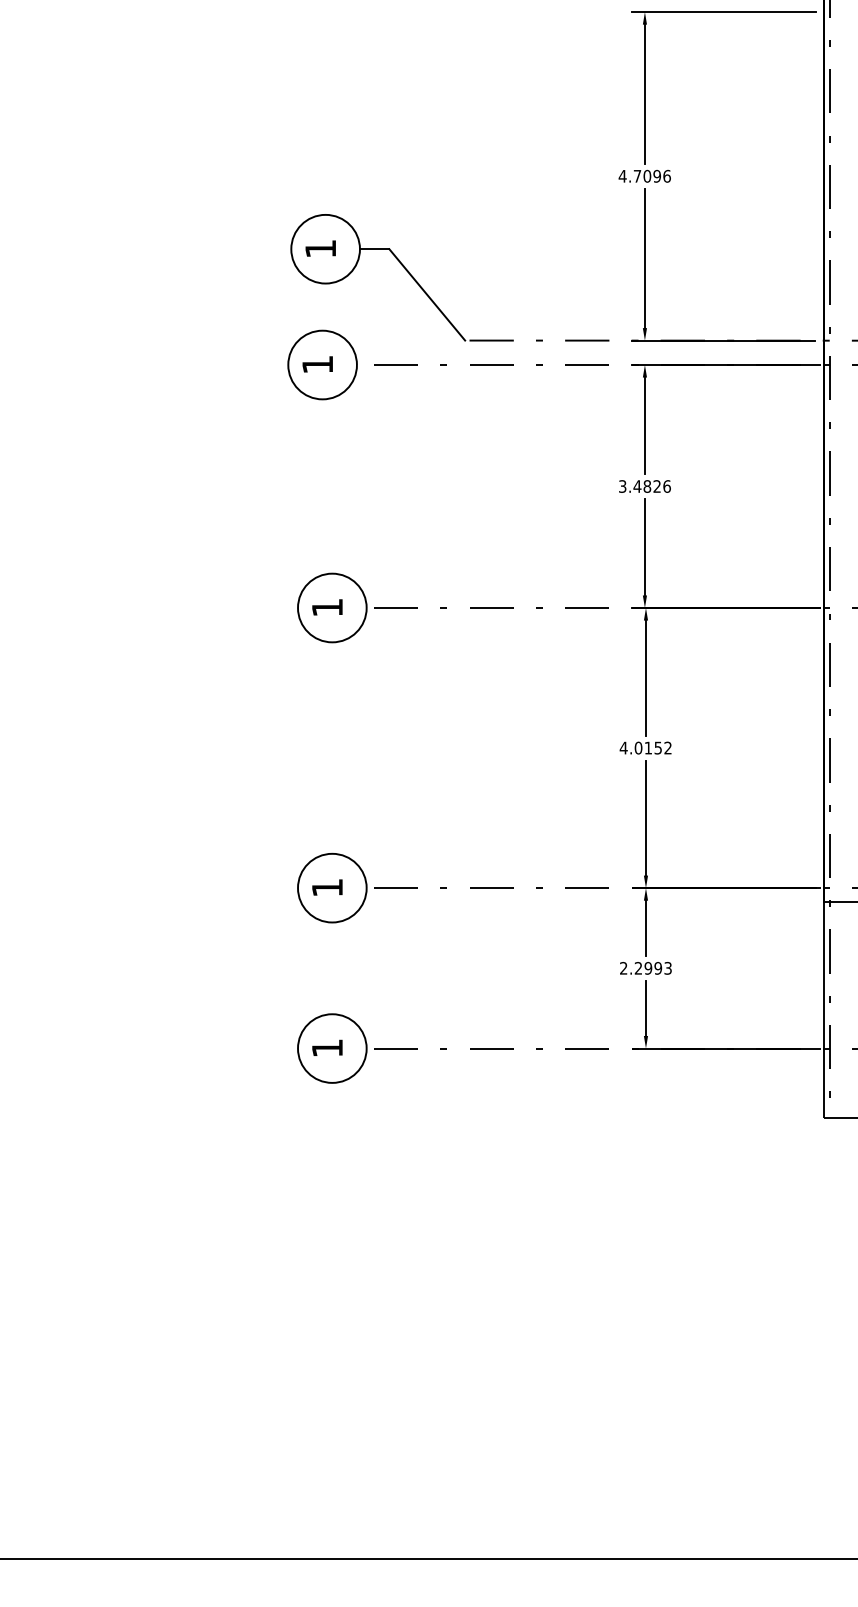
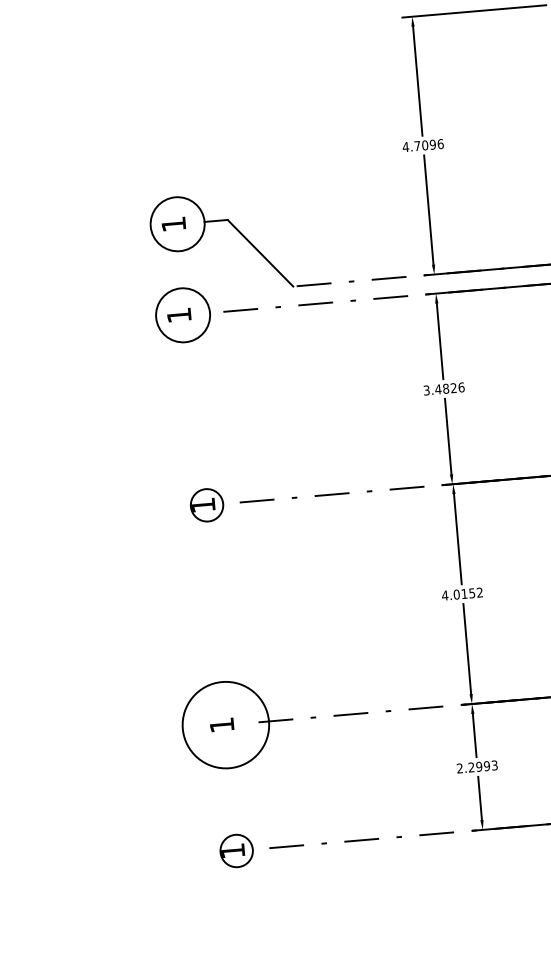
circle: (332, 607) -> (207, 504), size x0.6
circle: (332, 887) -> (225, 724), size x1.6
circle: (332, 1048) -> (236, 850), size x0.6

